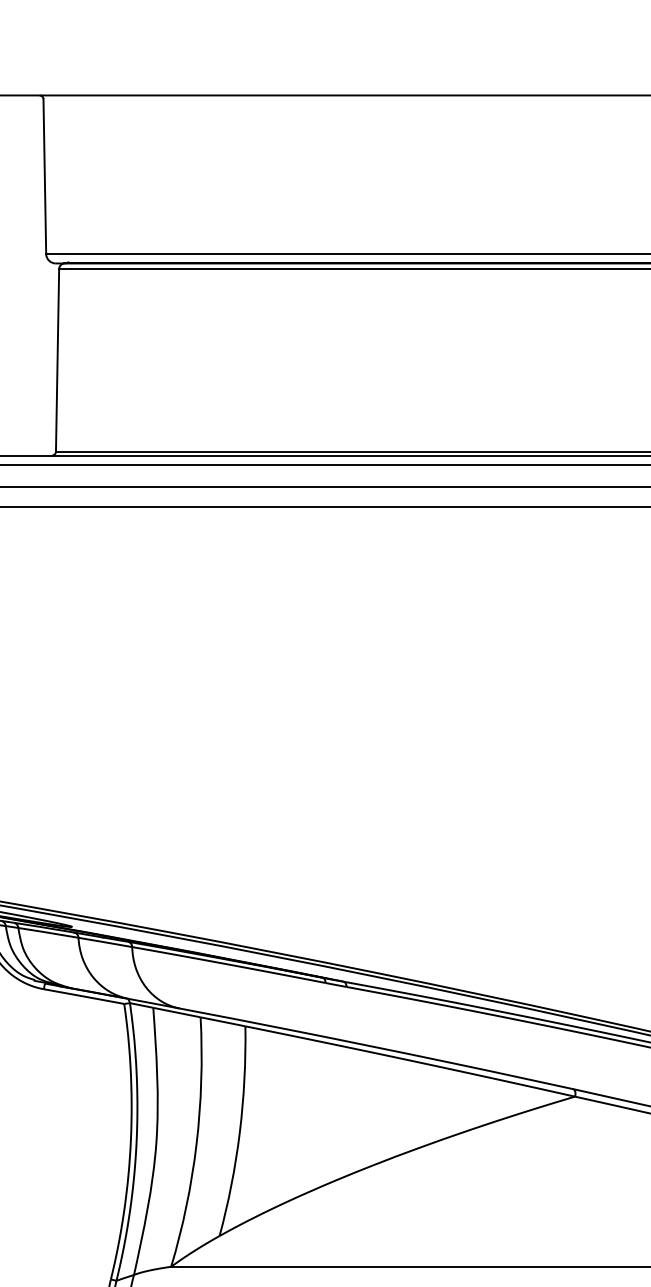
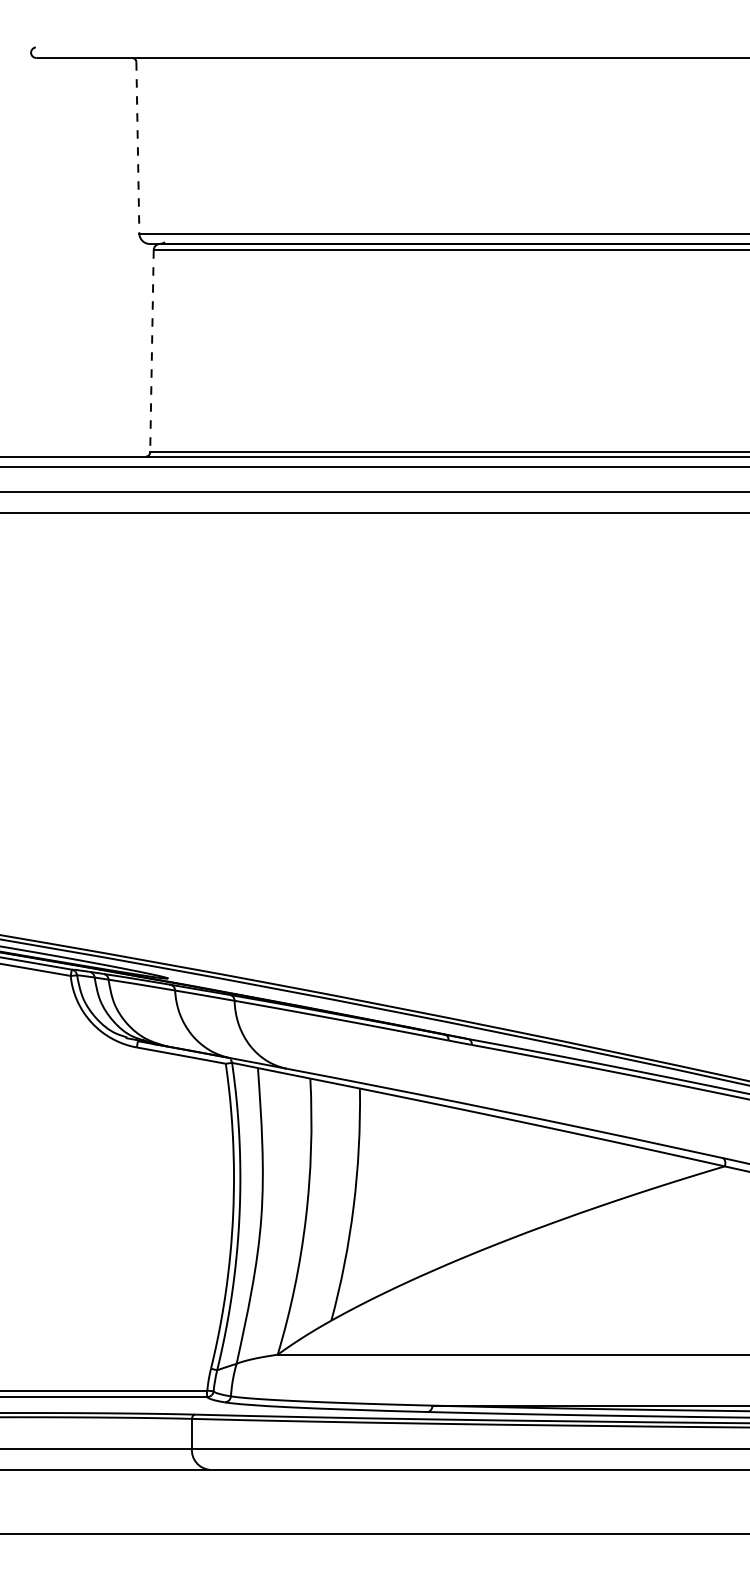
line: (44, 176) -> (137, 147), solid -> dashed
line: (57, 360) -> (151, 351), solid -> dashed

